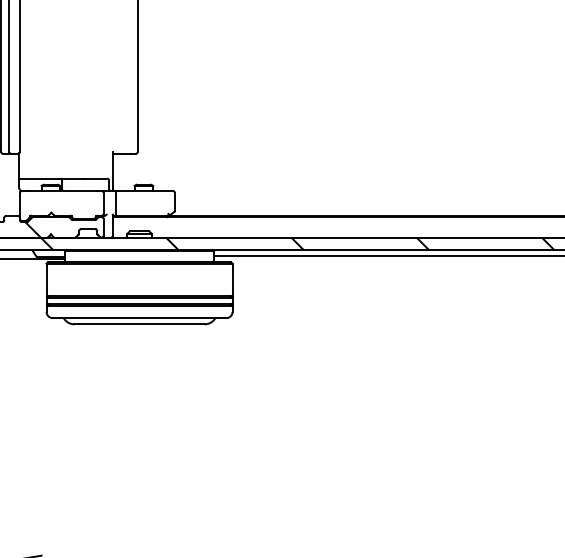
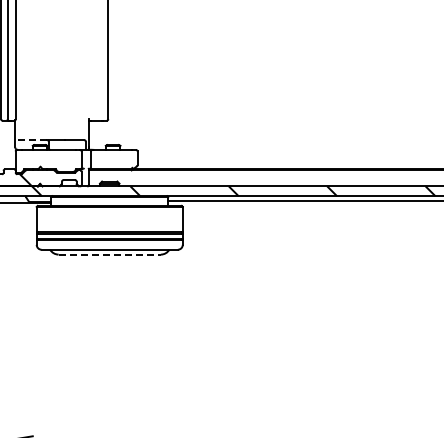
line: (38, 179) -> (30, 140), solid -> dashed
line: (140, 324) -> (110, 254), solid -> dashed

